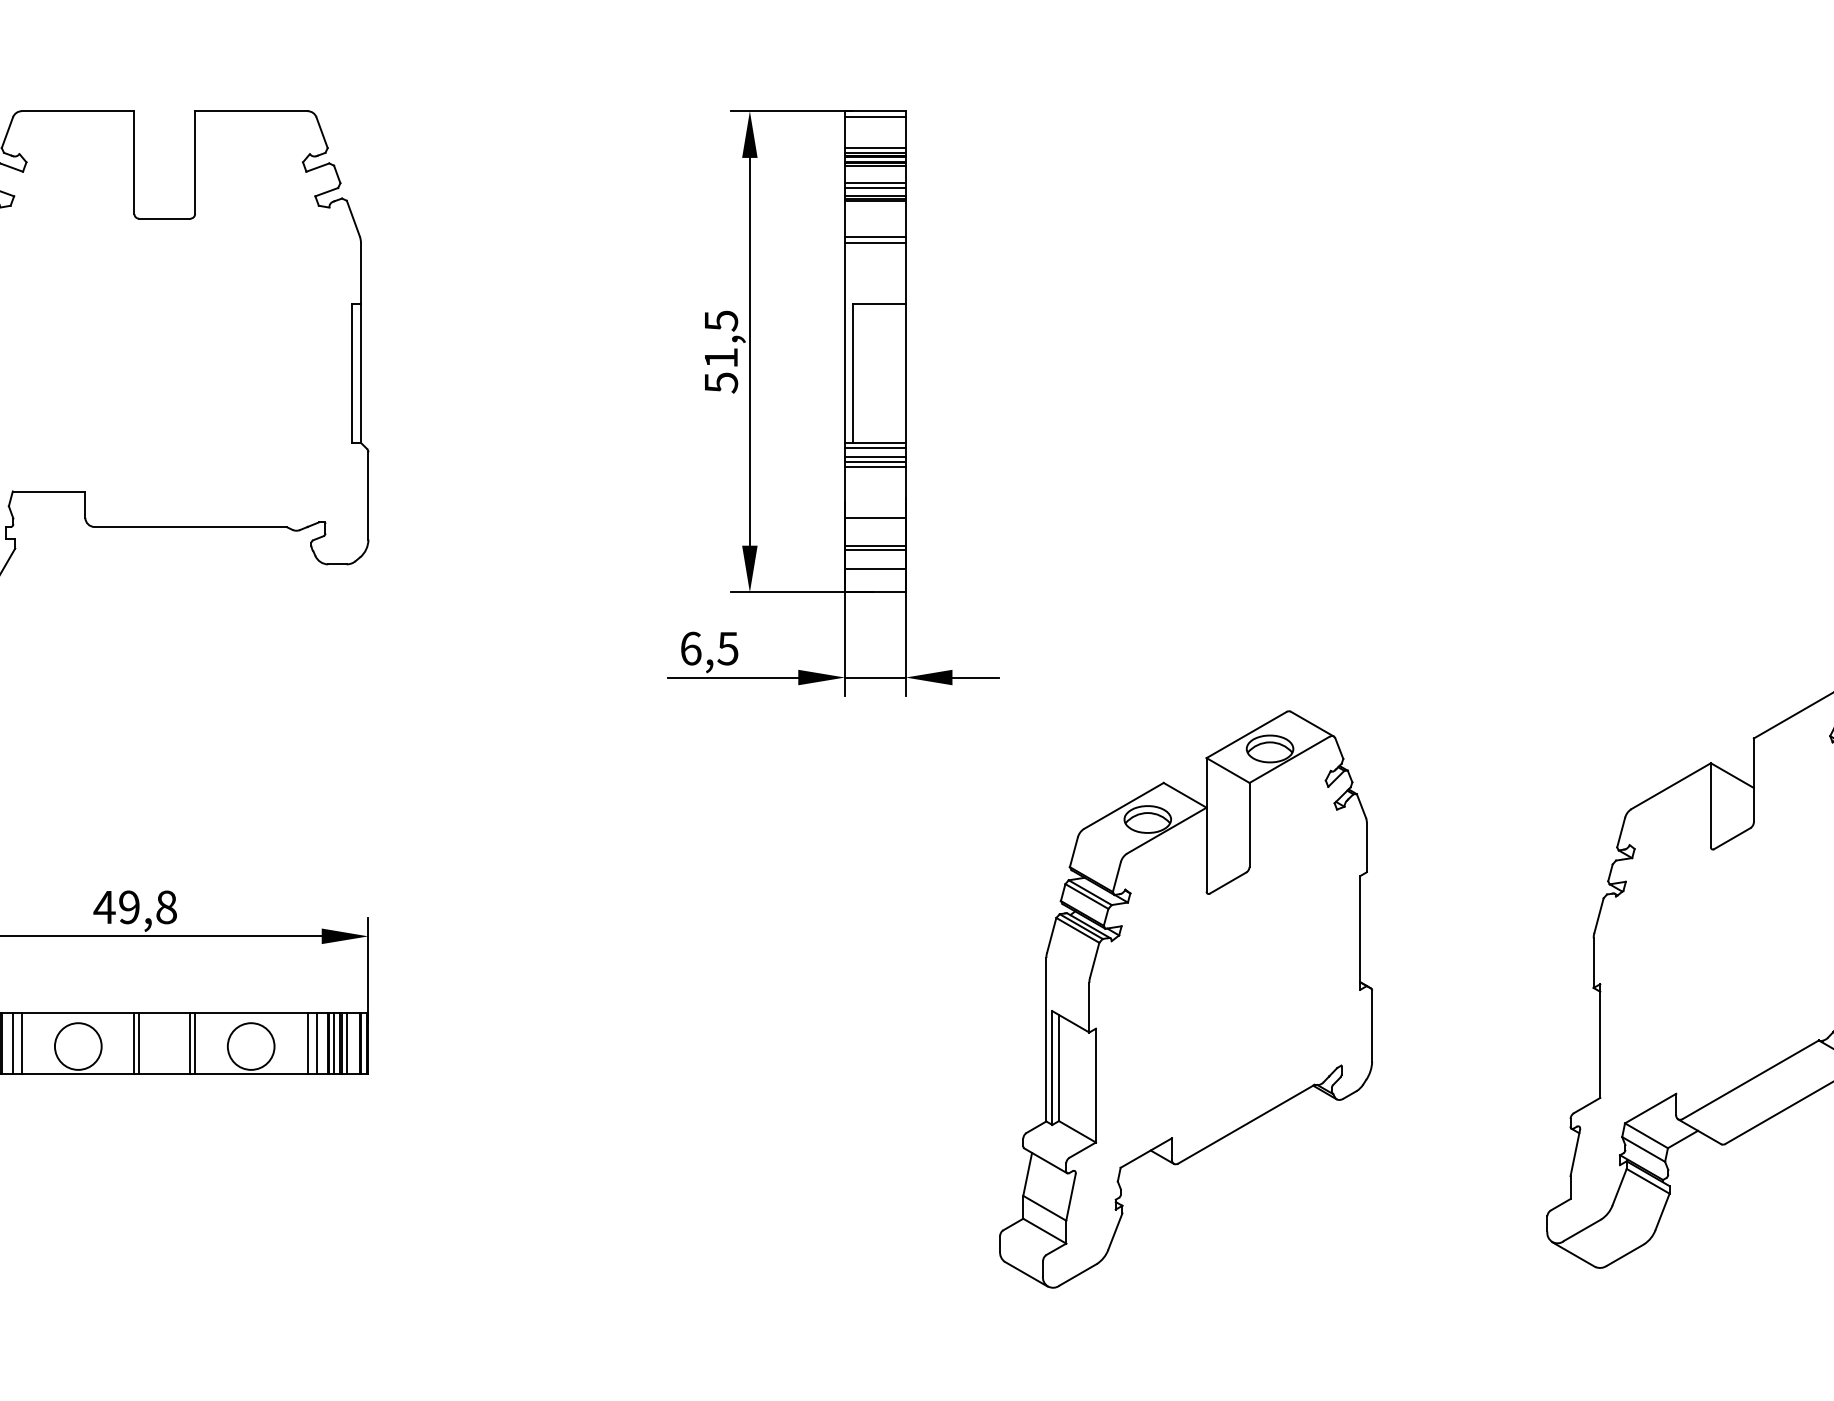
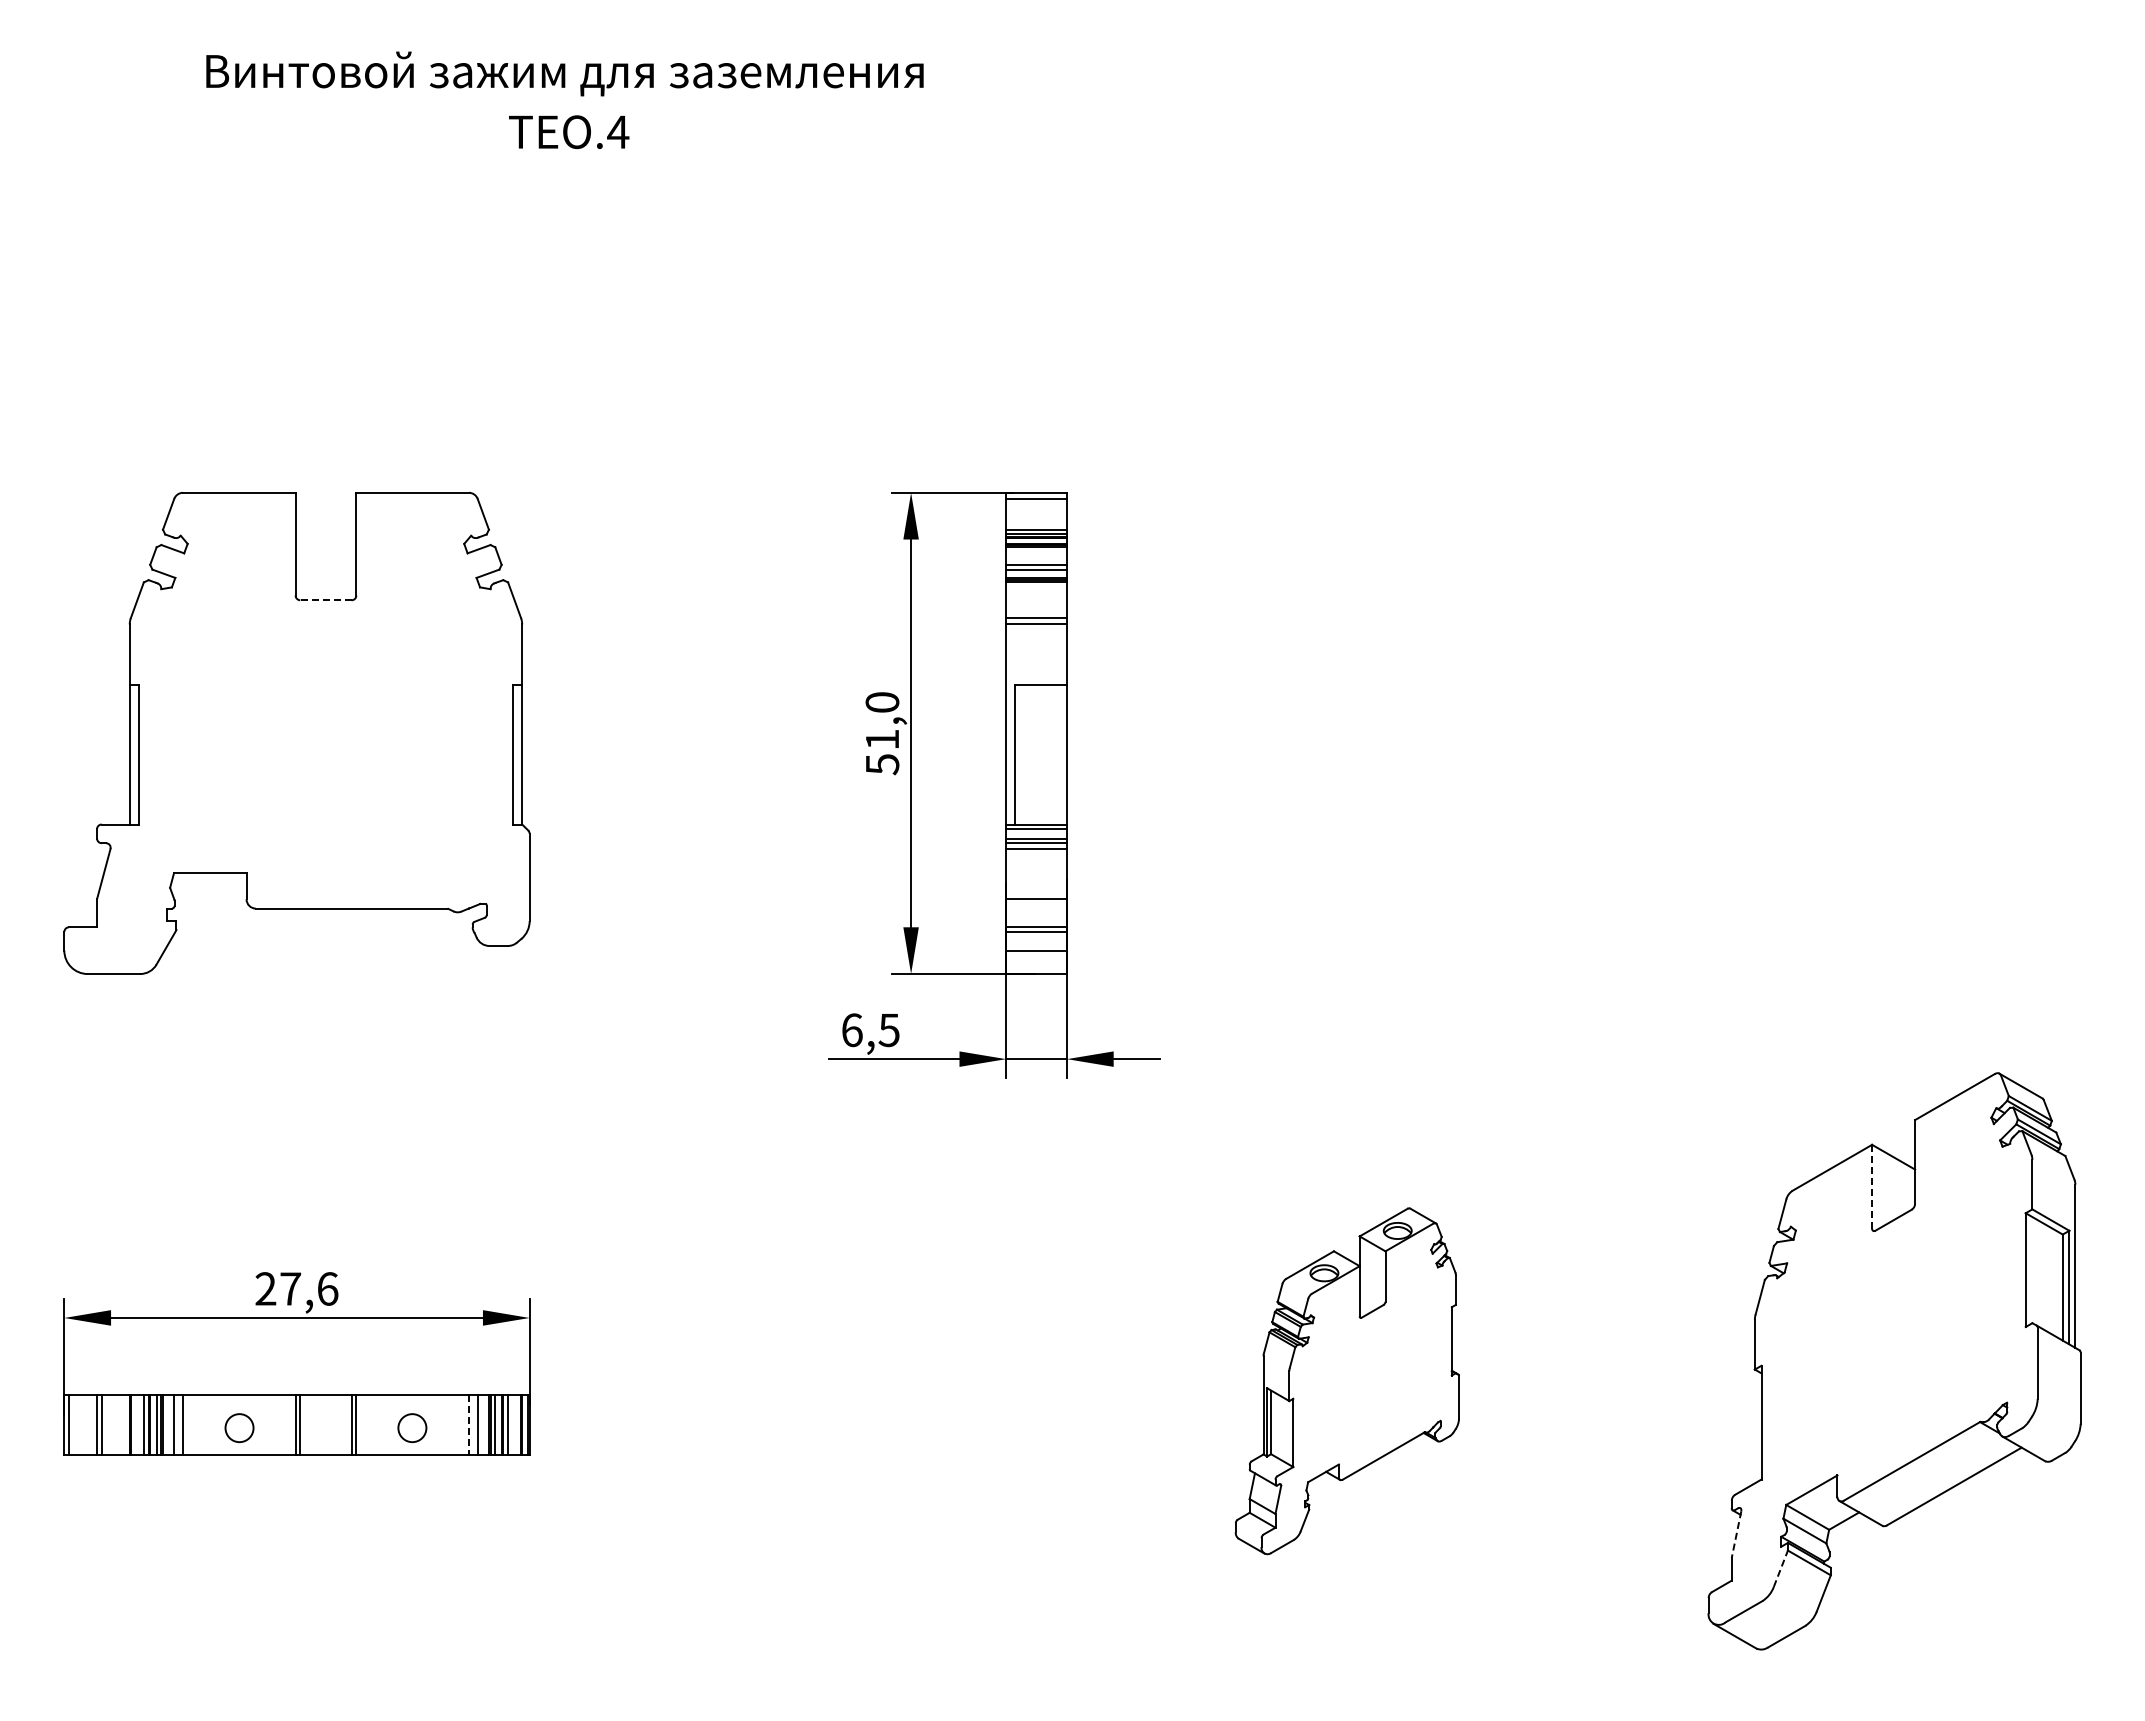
line: (164, 218) -> (325, 600), solid -> dashed
text: (721, 320) -> (882, 702), 51,5 -> 51,0
line: (1711, 804) -> (1872, 1186), solid -> dashed
text: (135, 906) -> (296, 1288), 49,8 -> 27,6
part: (1186, 999) -> (1347, 1381), size x0.6
line: (307, 1043) -> (468, 1425), solid -> dashed
circle: (78, 1045) -> (239, 1427), size x0.6
circle: (251, 1045) -> (412, 1427), size x0.6
line: (1575, 1152) -> (1736, 1534), solid -> dashed
line: (1620, 1186) -> (1781, 1568), solid -> dashed

